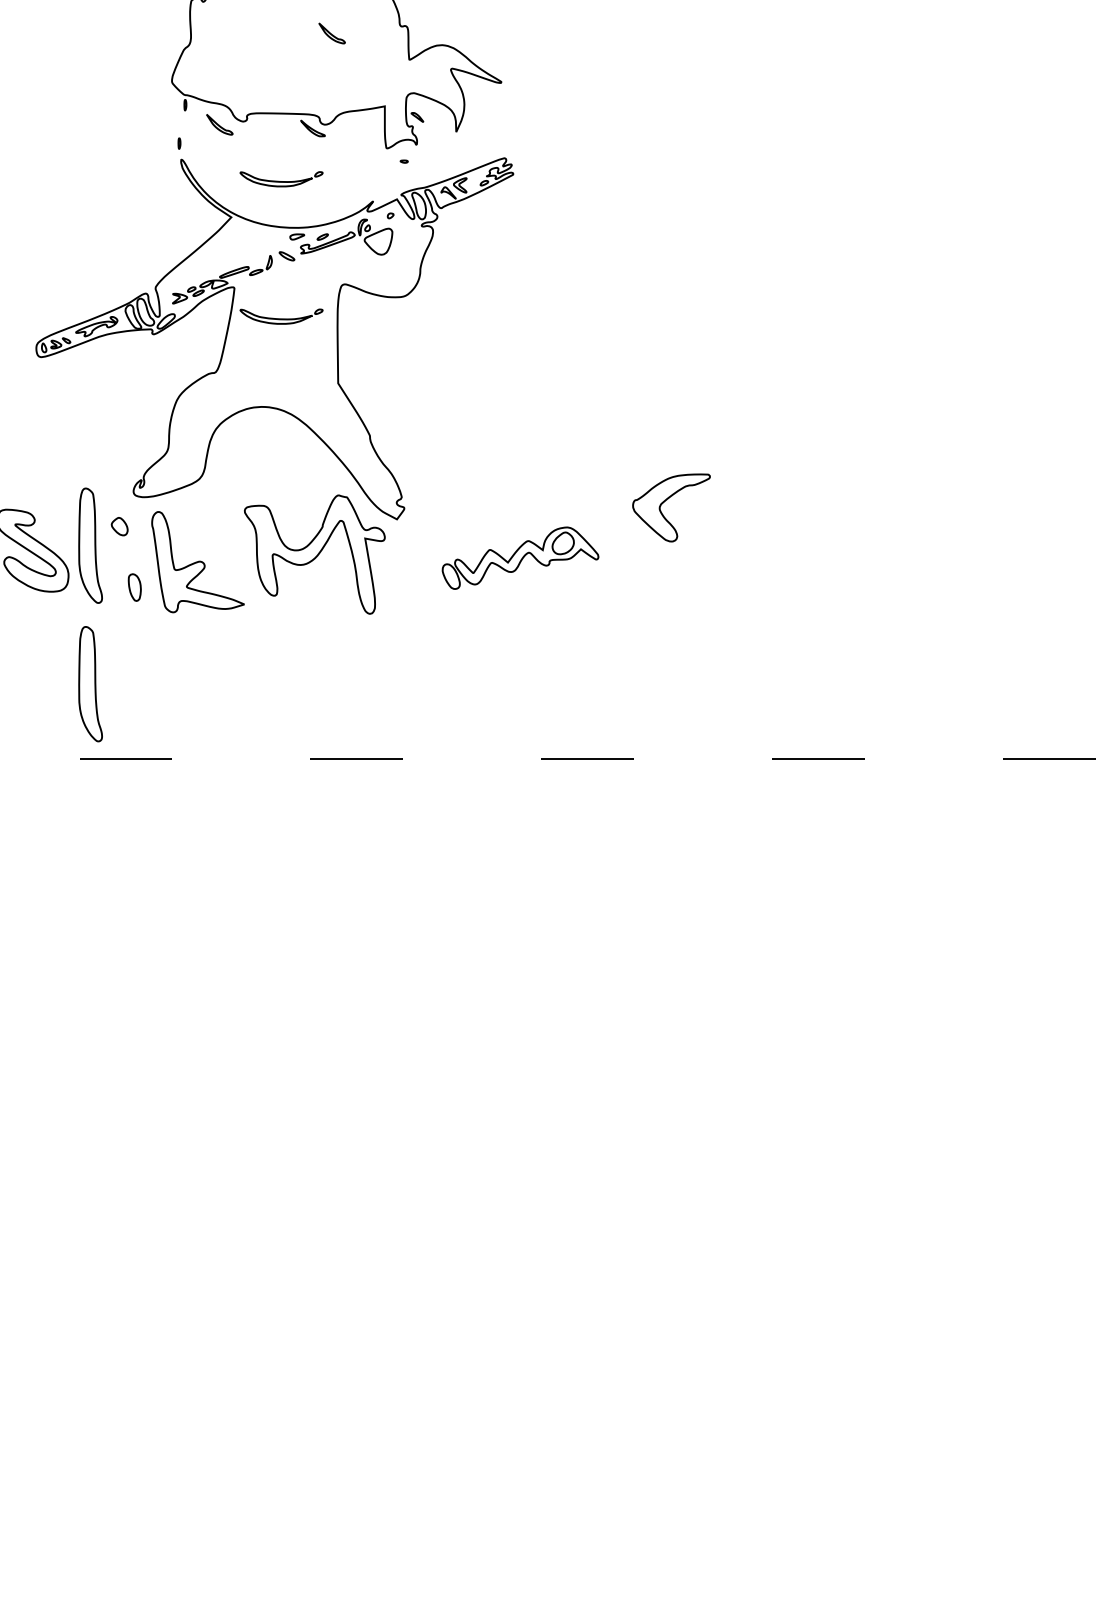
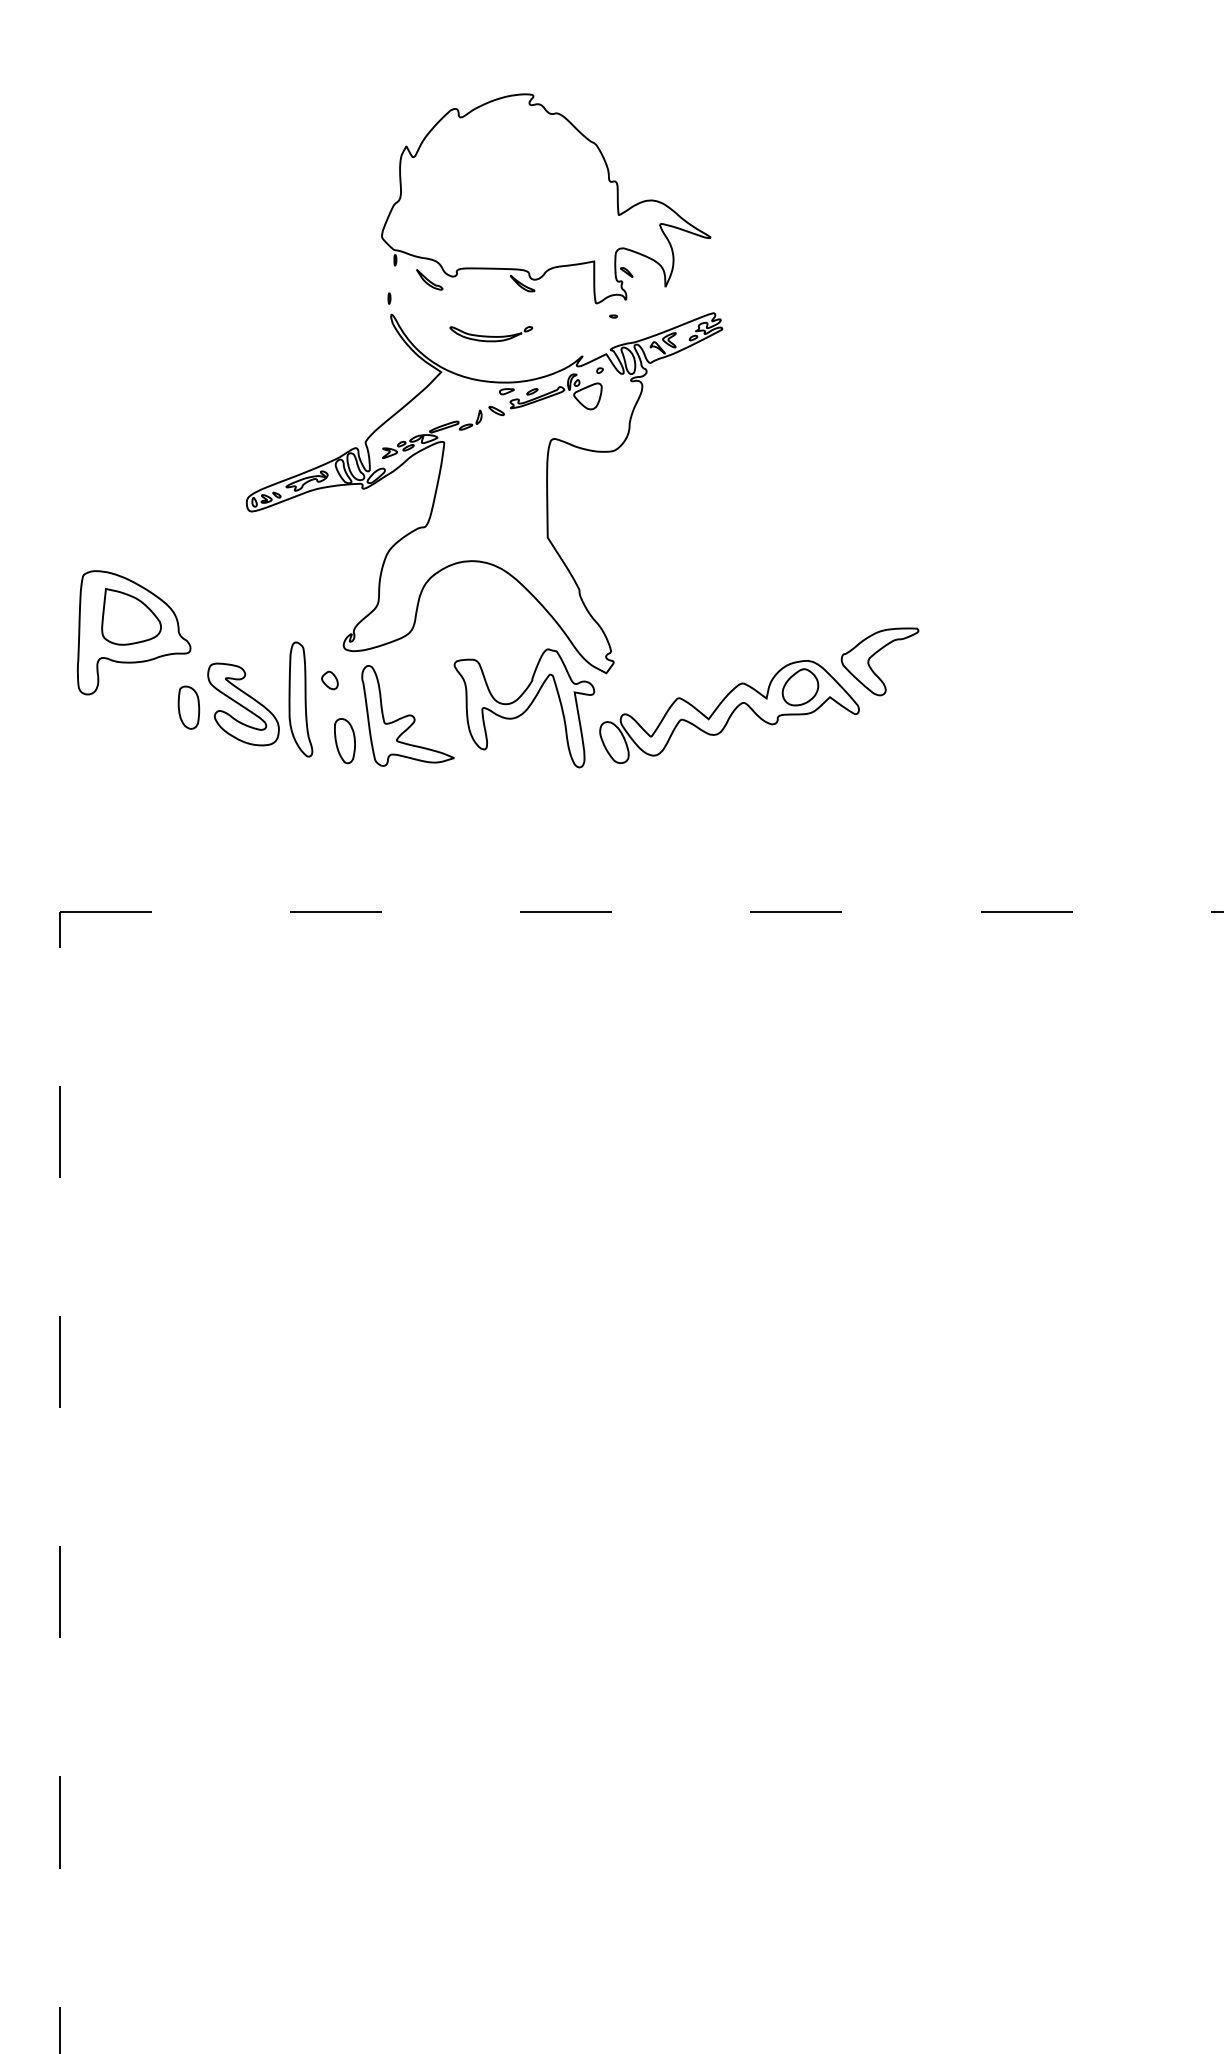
part: (331, 33) -> (541, 188), removed
part: (281, 317) -> (491, 471), removed
part: (520, 557) -> (729, 711), size x1.67
part: (134, 587) -> (344, 741), size x1.67
part: (90, 684) -> (300, 837), removed

